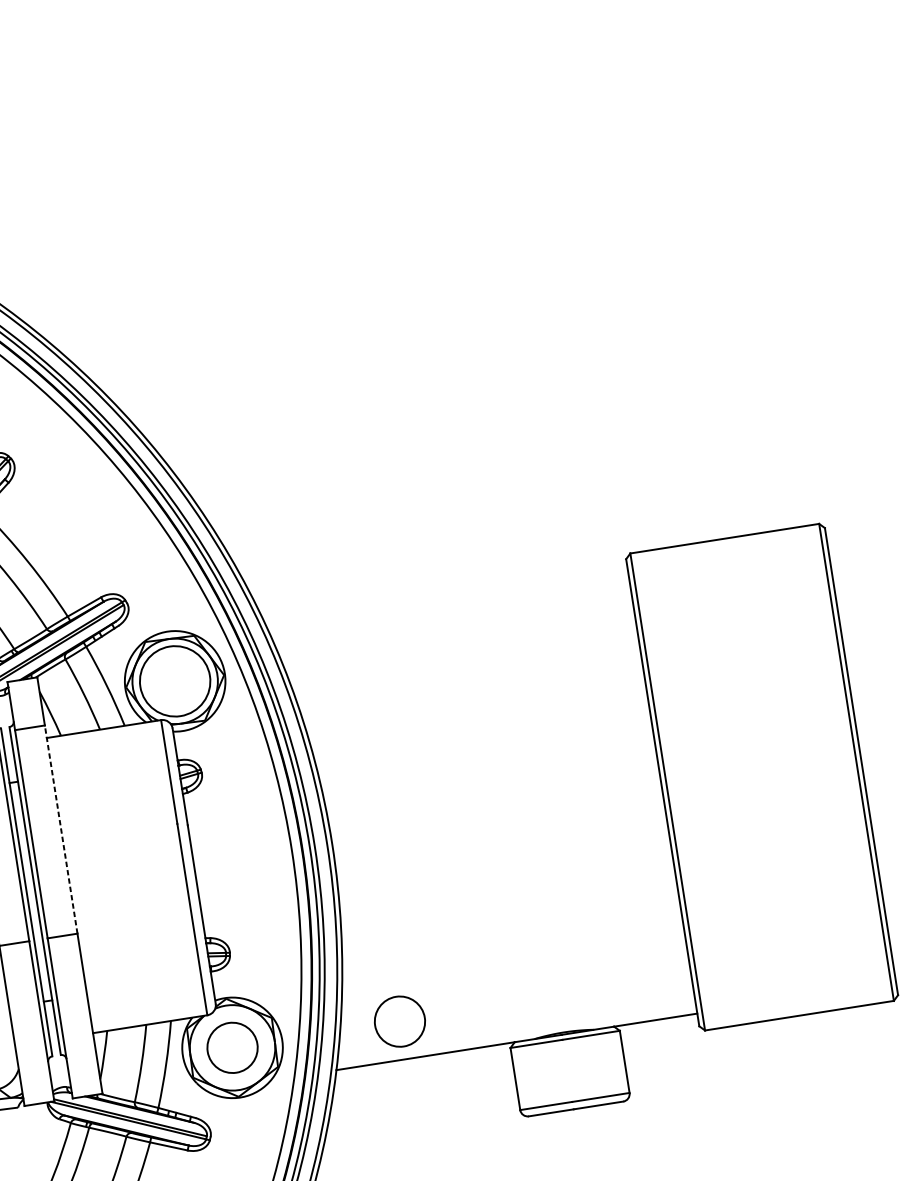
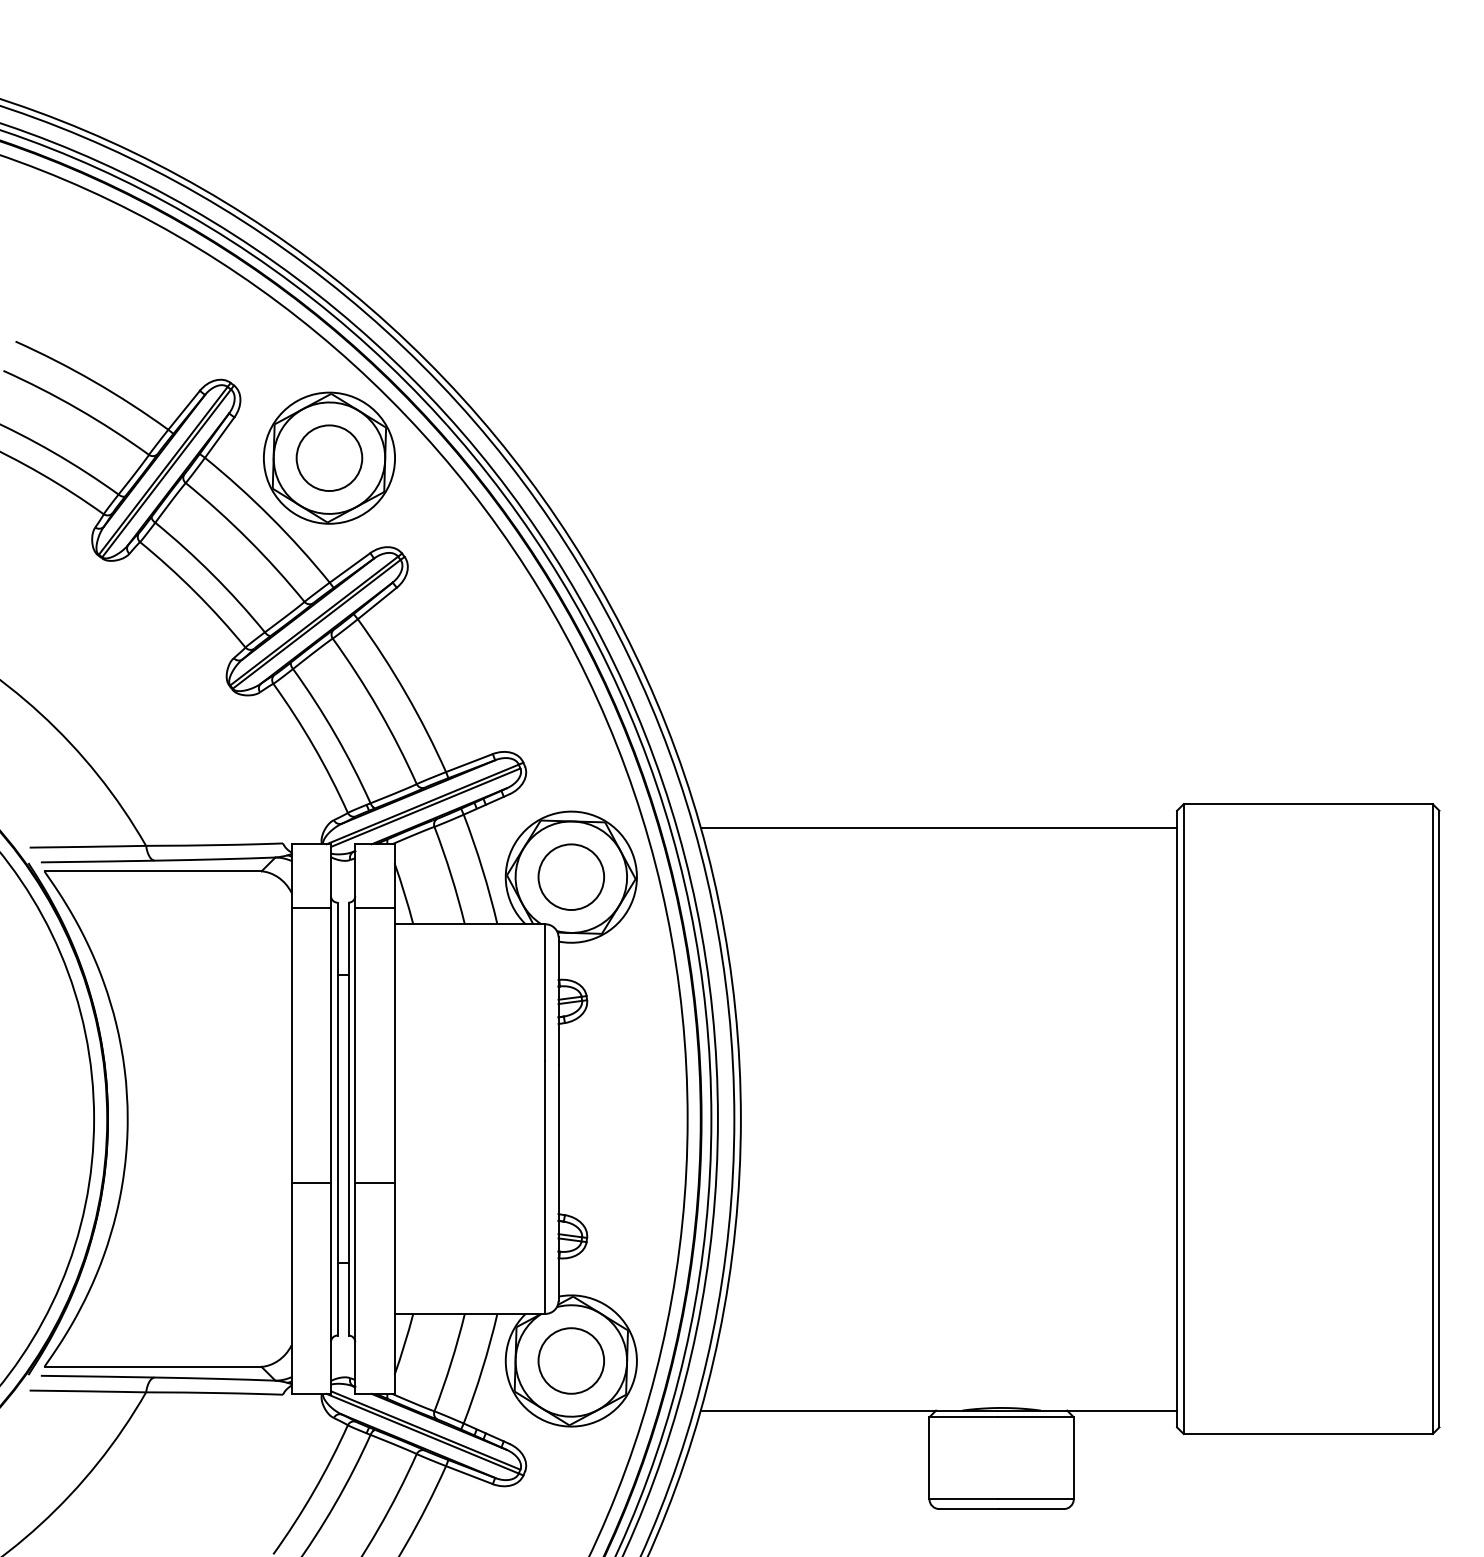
line: (447, 600) -> (938, 827), added
circle: (175, 681) -> (571, 877), size x0.71
line: (61, 829) -> (394, 1044), dashed -> solid
circle: (399, 1021) -> (791, 1360), removed

